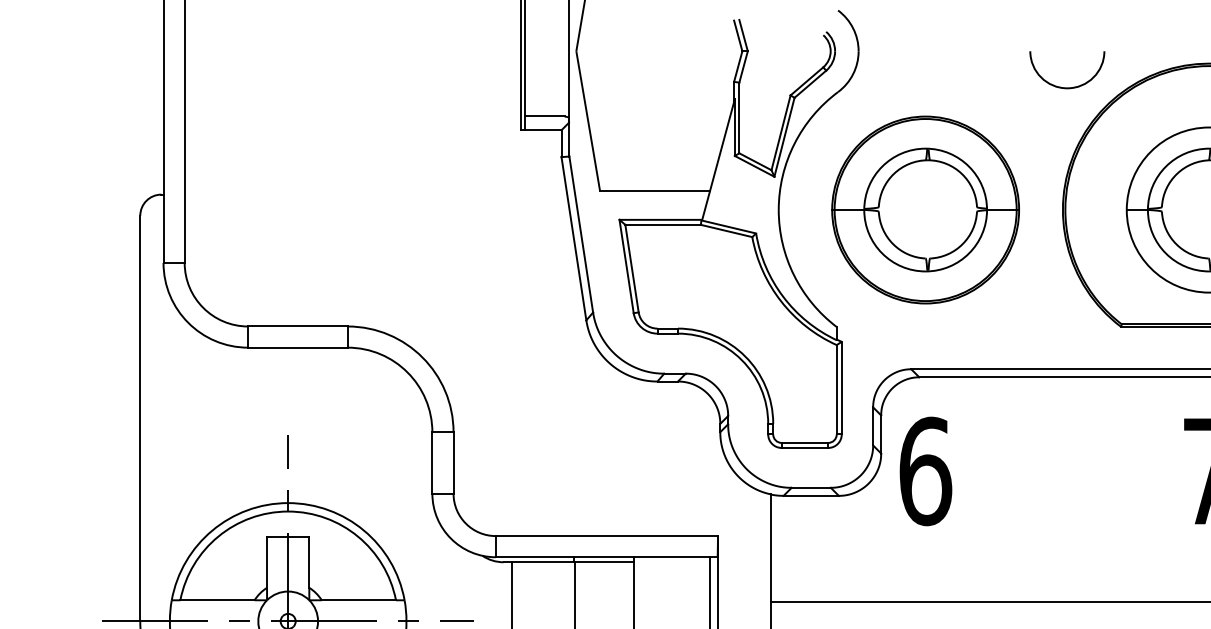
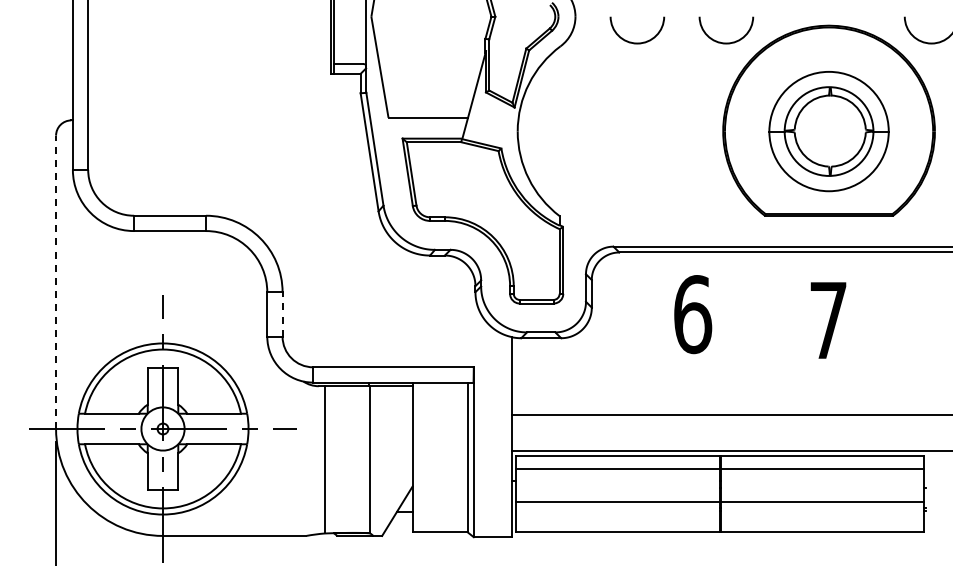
arc: (944, 86) -> (637, 42), added
part: (925, 209) -> (623, 131), removed
line: (140, 418) -> (56, 282), solid -> dashed
line: (453, 461) -> (282, 313), solid -> dashed
text: (926, 471) -> (693, 314), moved

